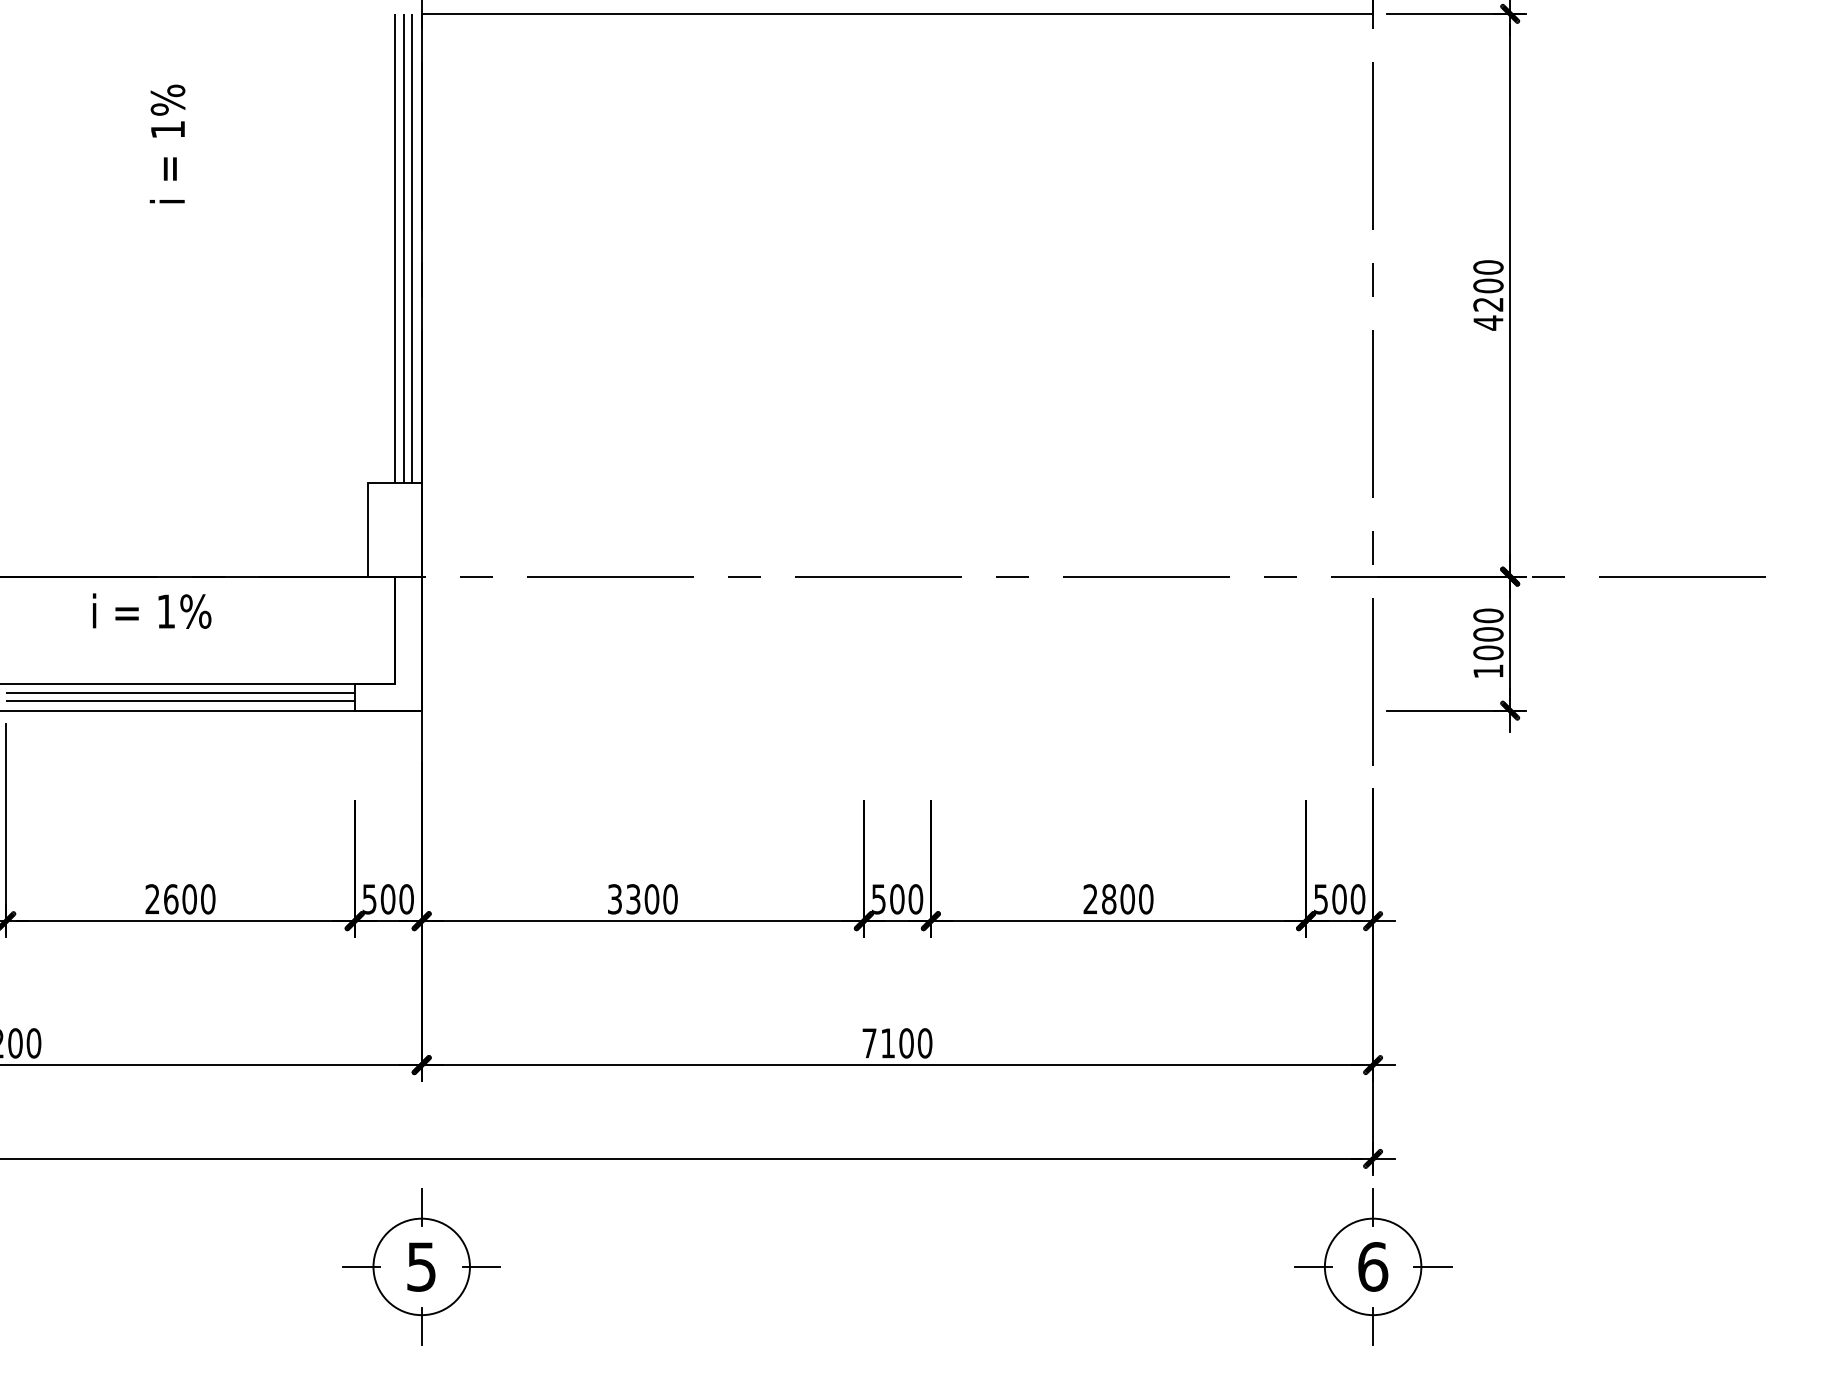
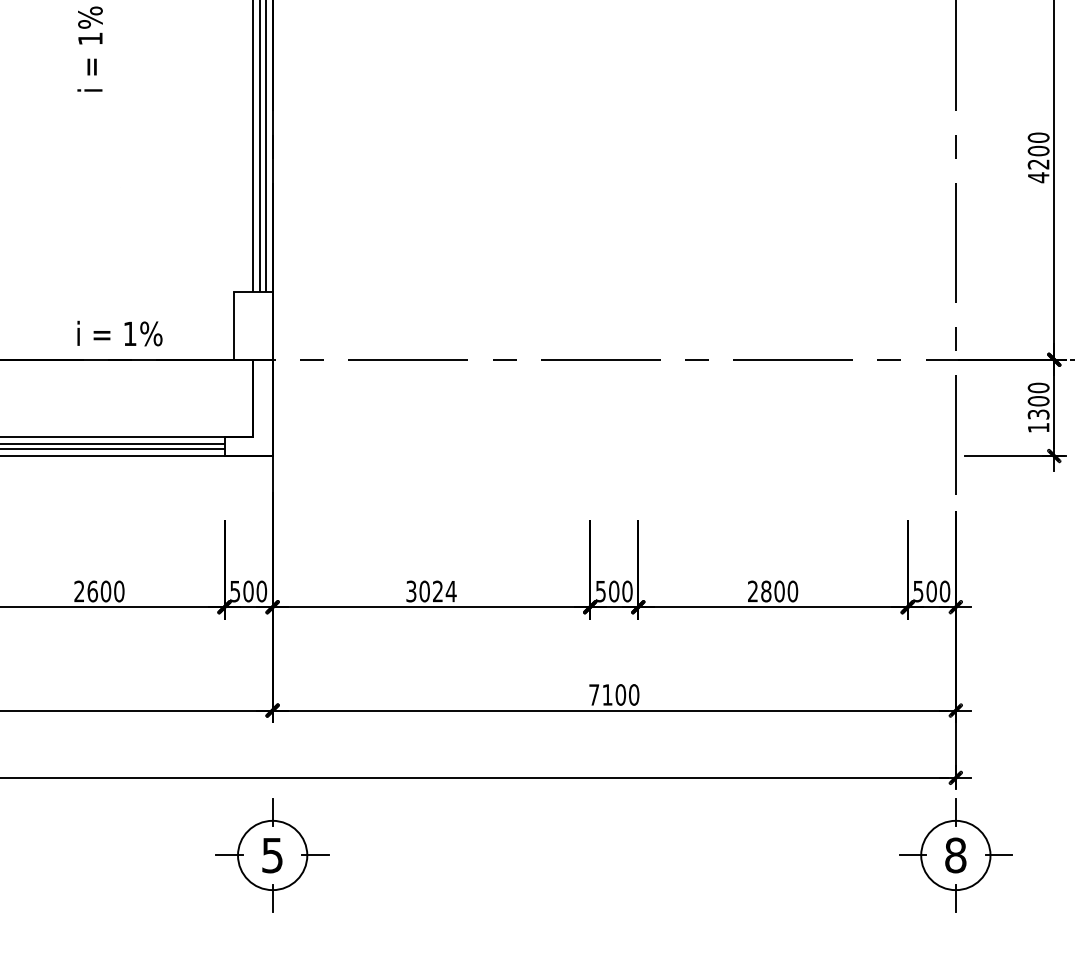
text: (152, 610) -> (120, 333), moved
text: (1488, 652) -> (1038, 414), 1000 -> 1300
text: (652, 899) -> (438, 591), 3300 -> 3024
text: (1373, 1266) -> (956, 855), 6 -> 8

